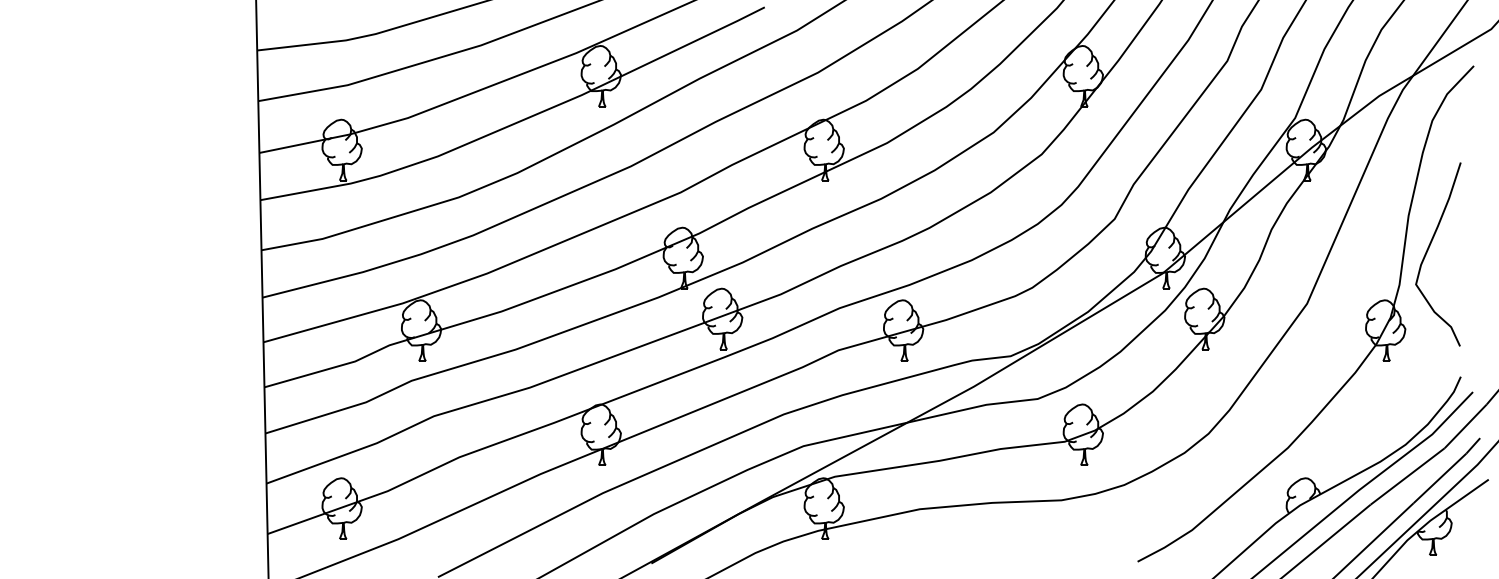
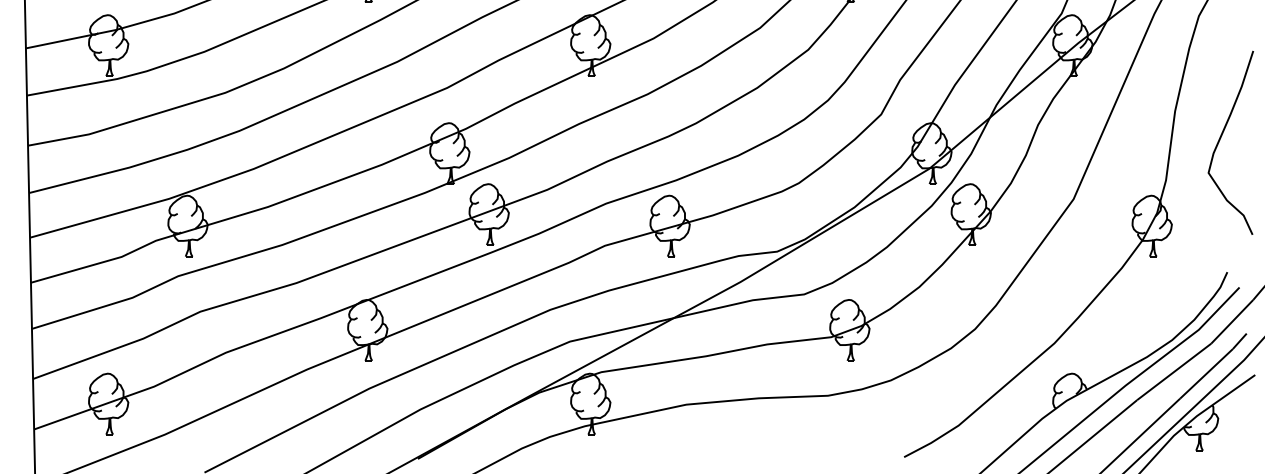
curve: (1428, 250) -> (1221, 138), moved

